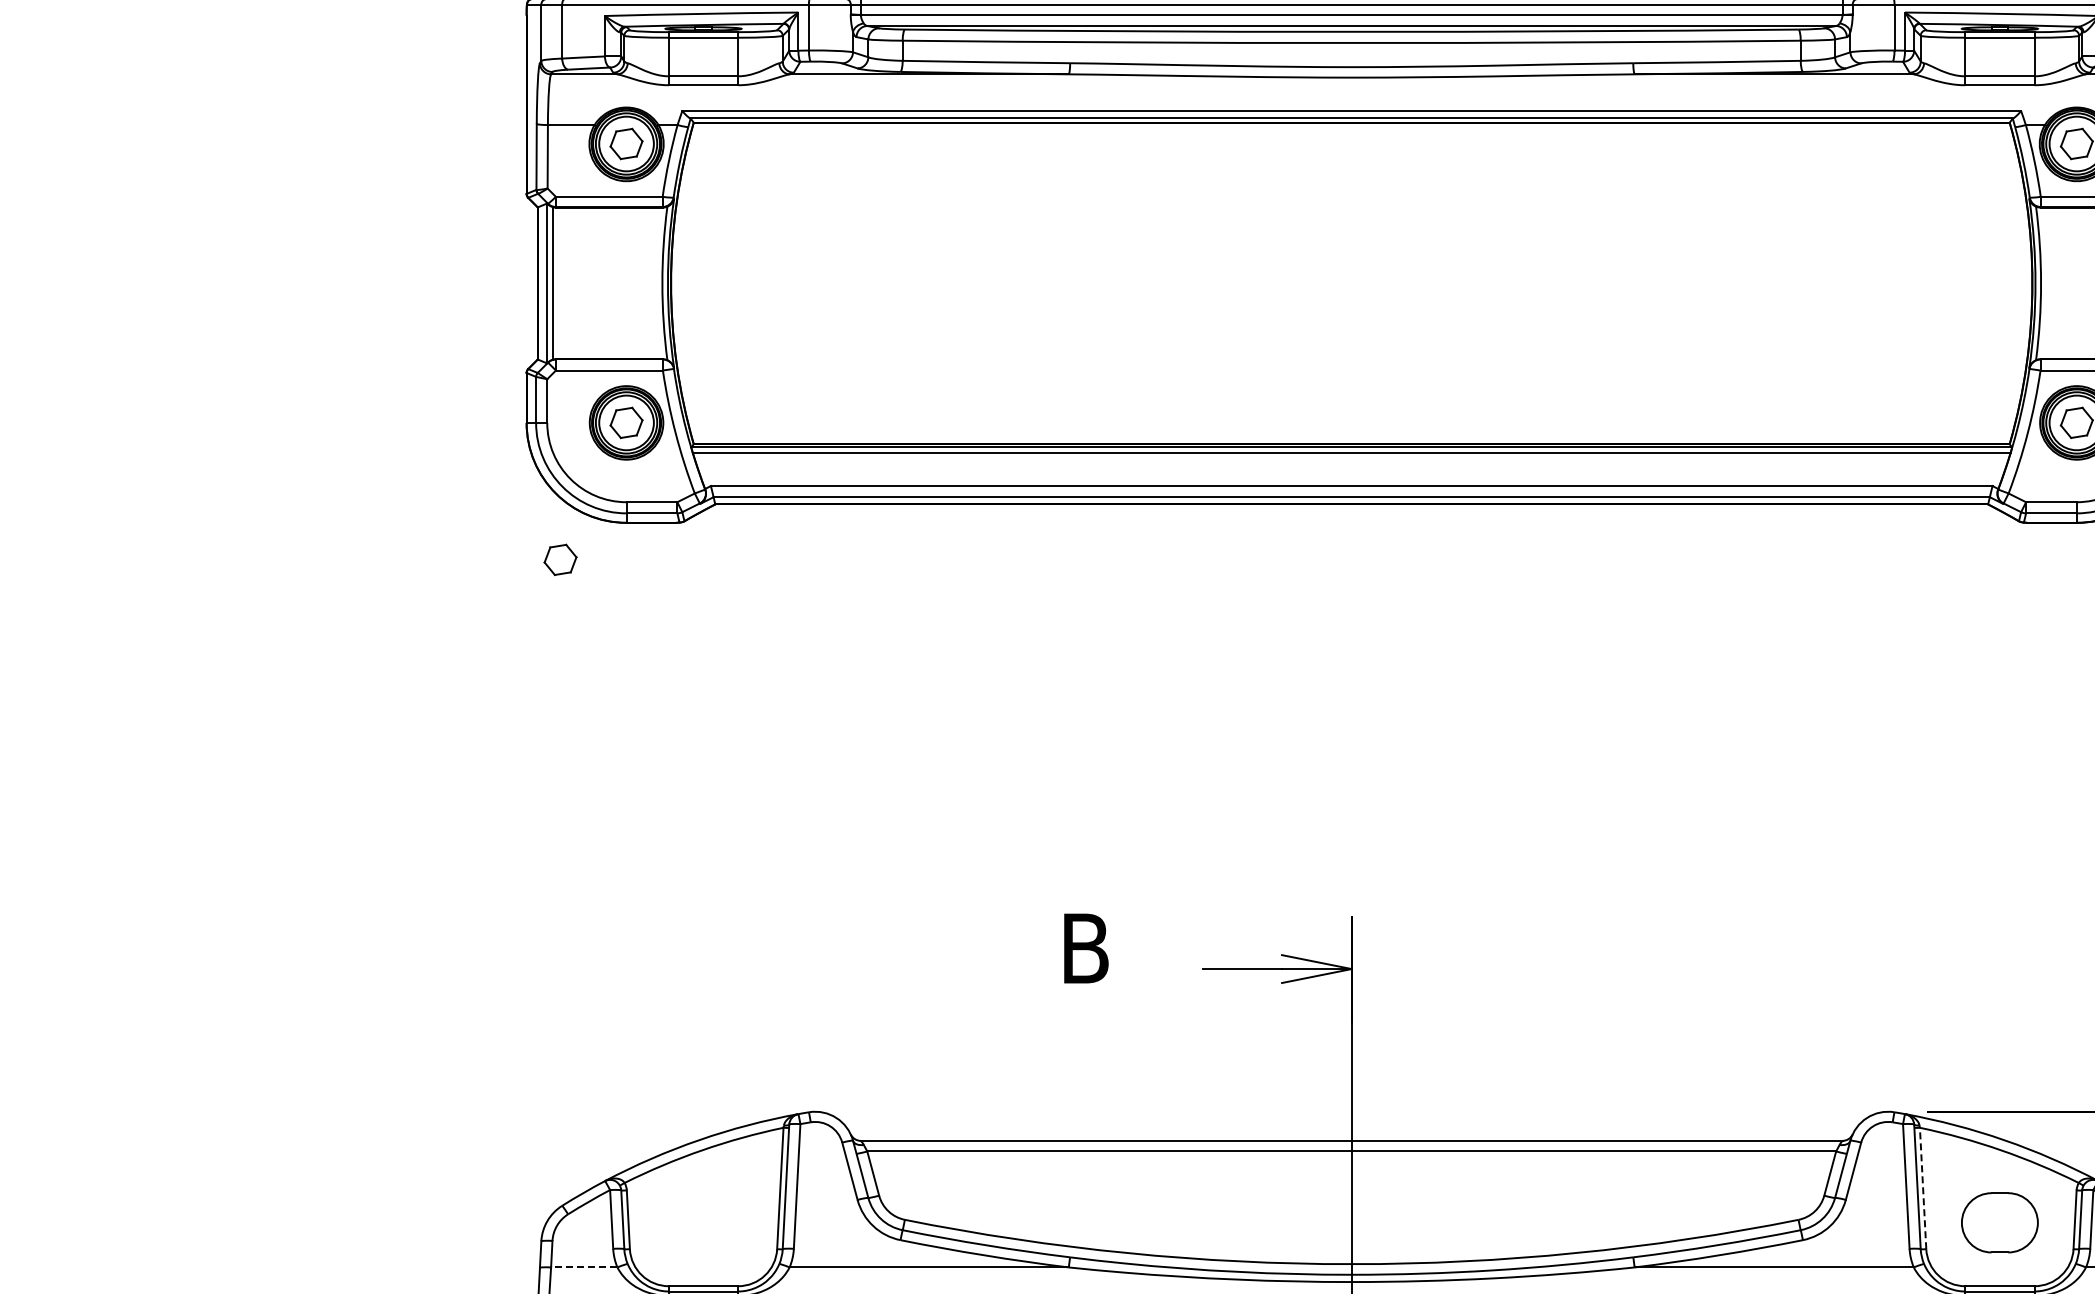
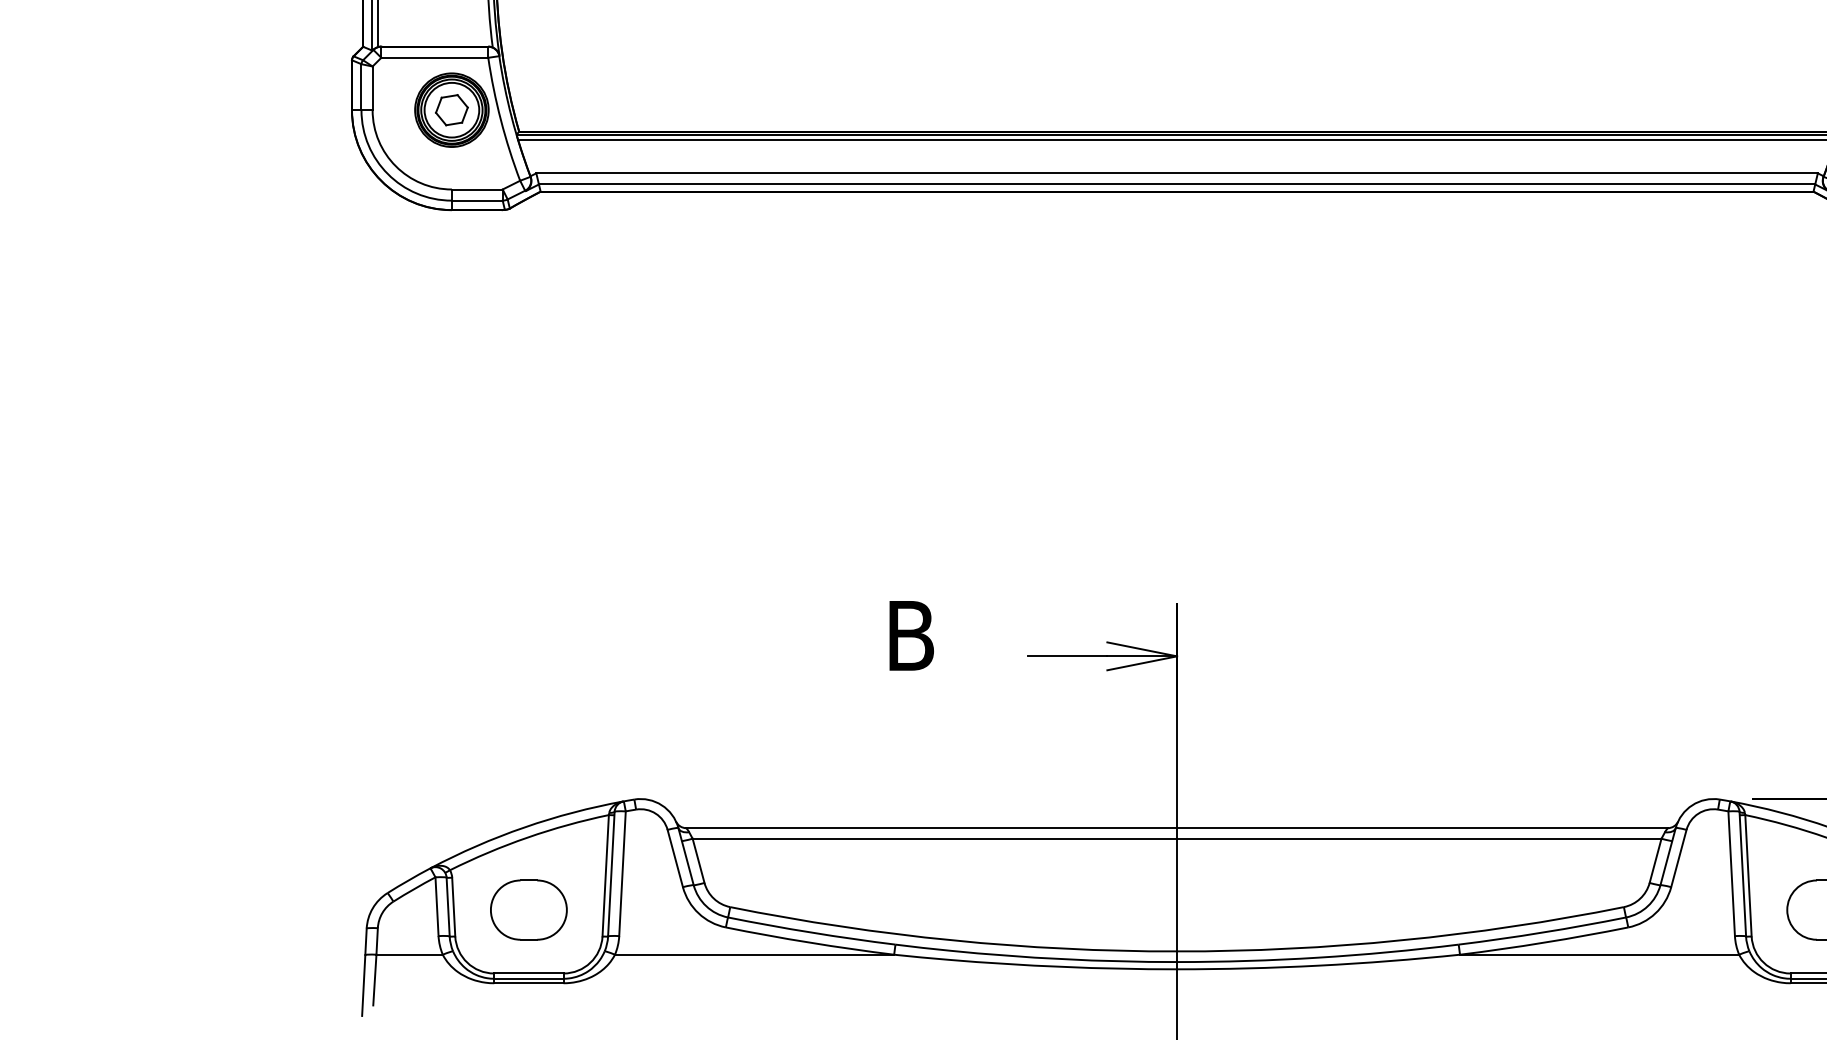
part: (560, 559) -> (385, 246), removed
line: (1923, 1188) -> (1748, 875), dashed -> solid
part: (703, 1222) -> (528, 909), added
line: (583, 1267) -> (408, 954), dashed -> solid

